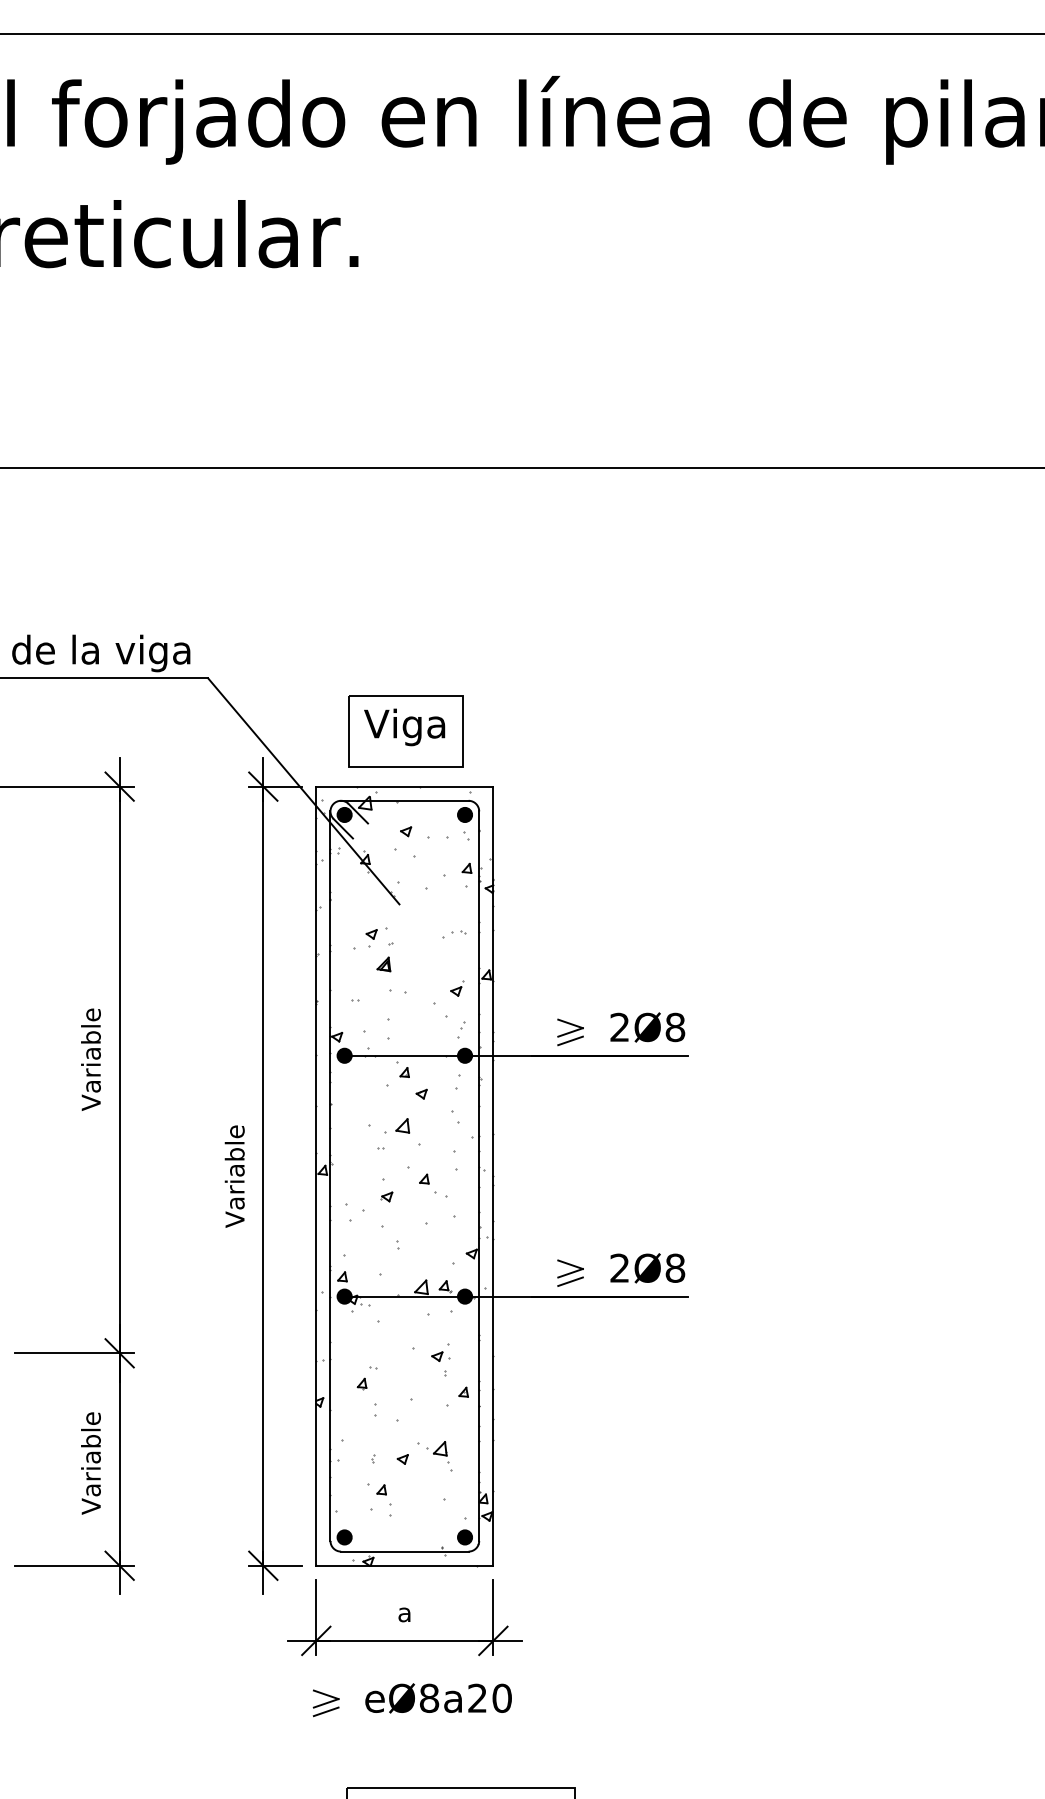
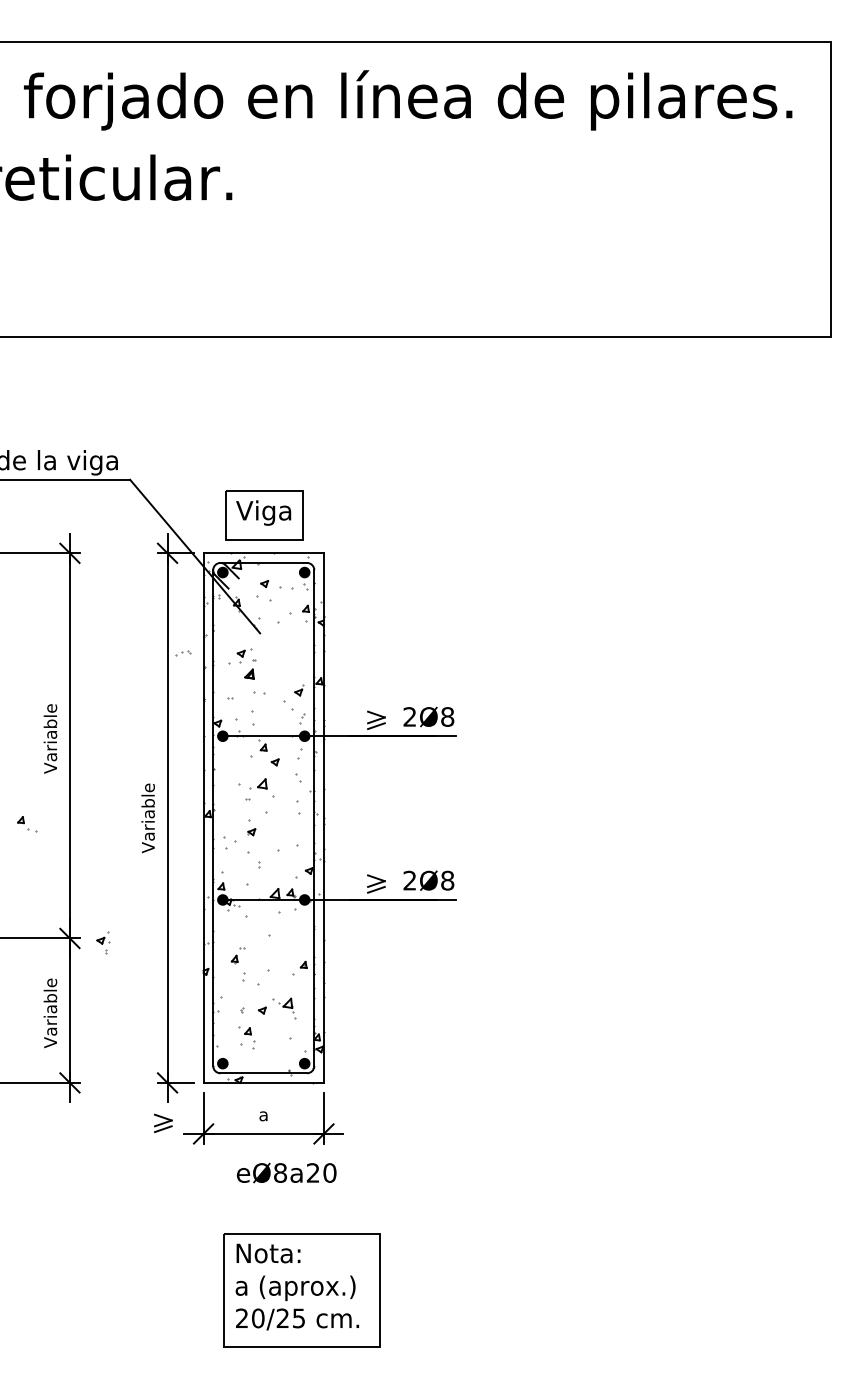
part: (454, 934) -> (183, 653), moved
part: (433, 1185) -> (27, 824), moved
part: (441, 1359) -> (103, 942), moved
part: (326, 1703) -> (163, 1123), moved

